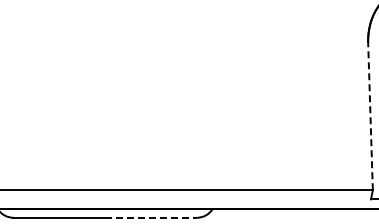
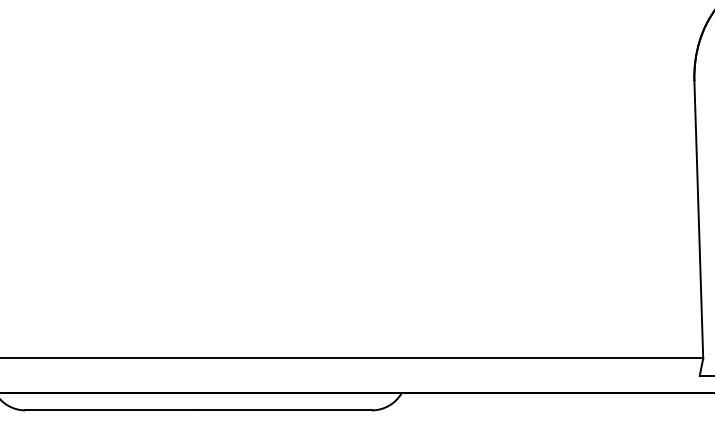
line: (370, 116) -> (698, 219), dashed -> solid
line: (151, 217) -> (285, 409), dashed -> solid

